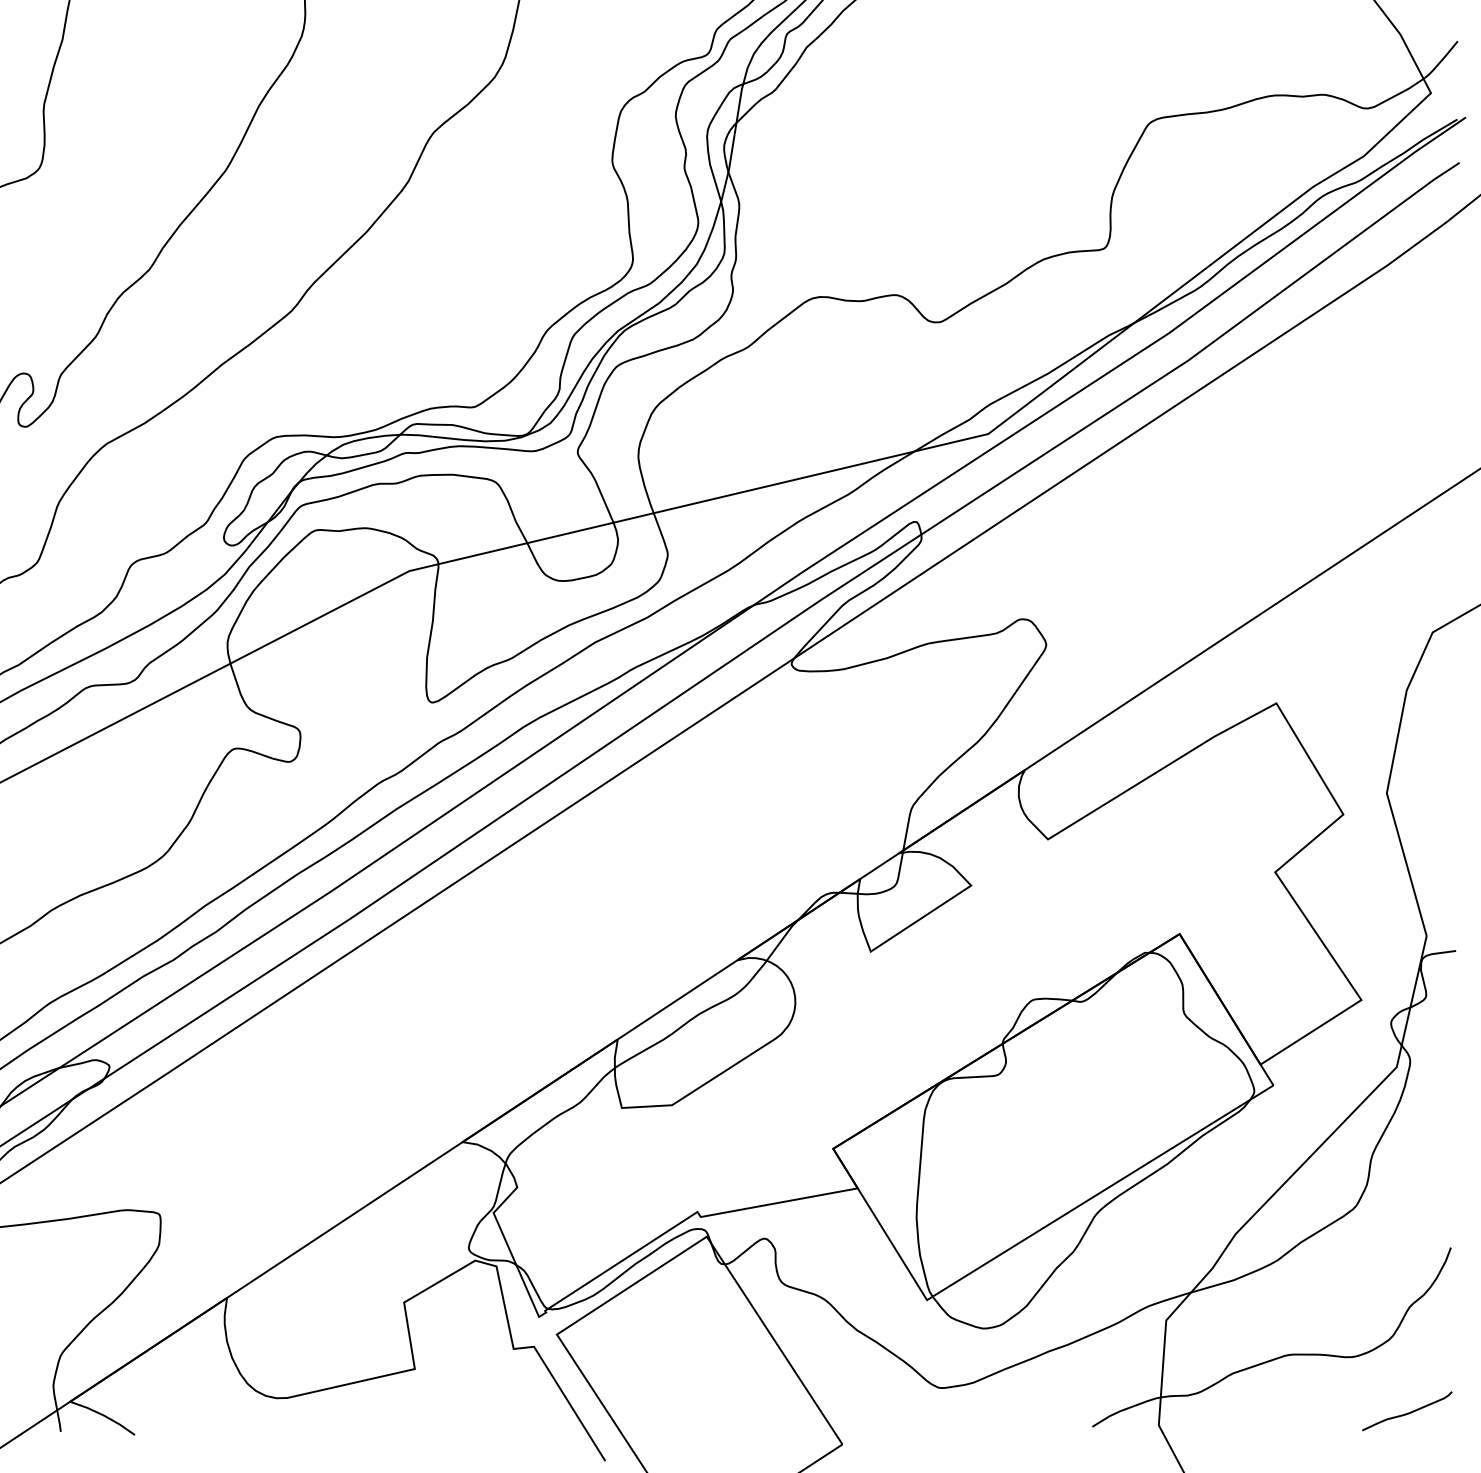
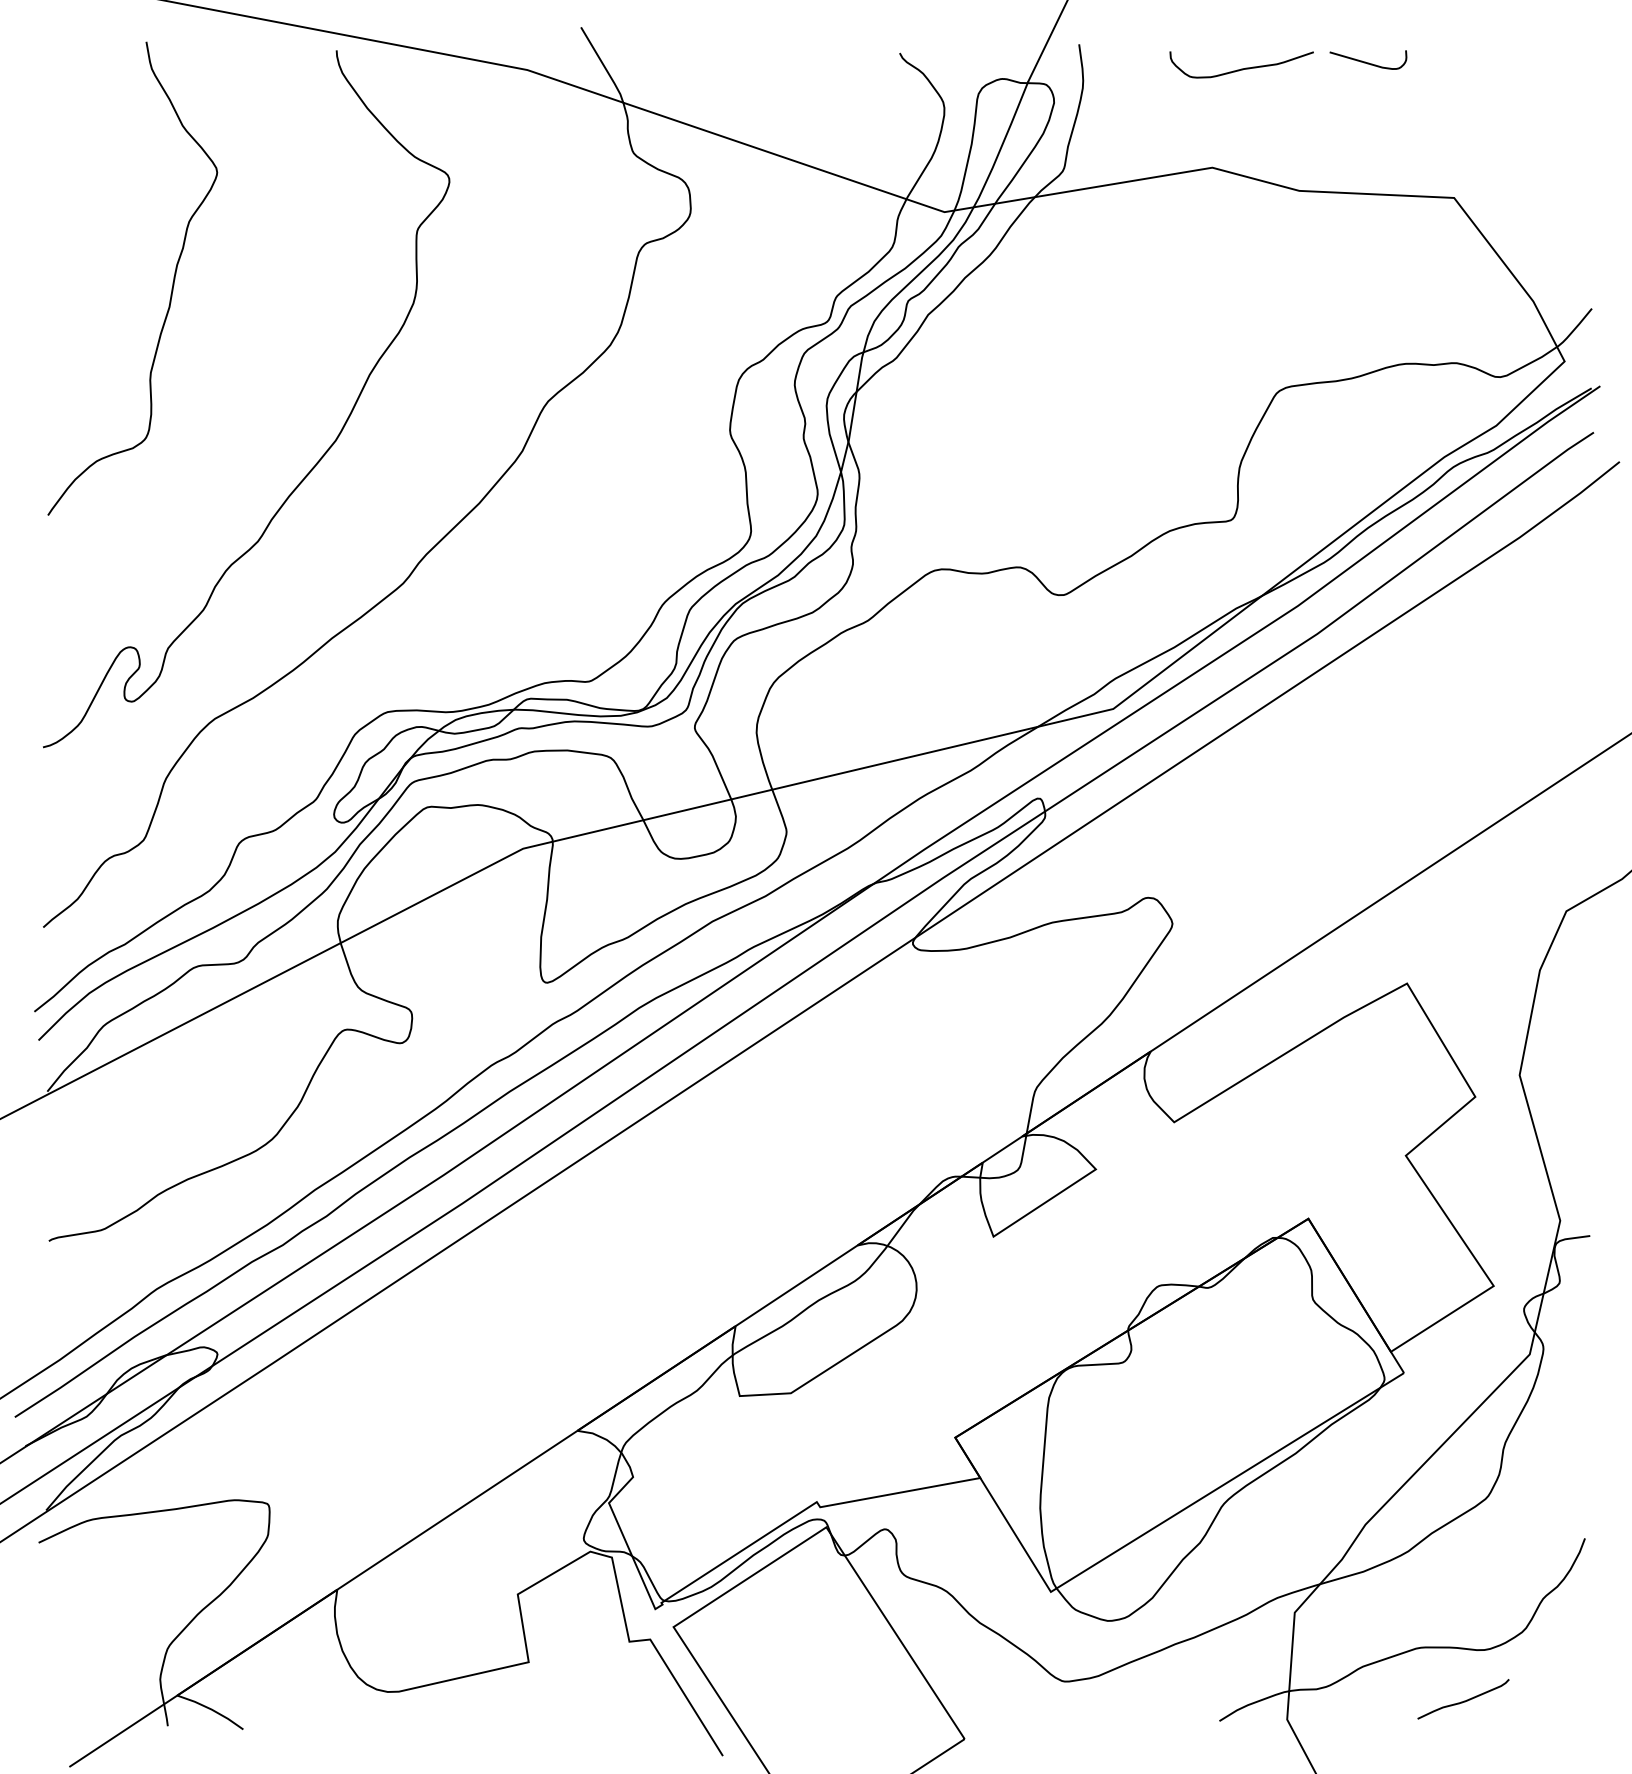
curve: (1408, 1412) -> (1464, 1700), moved

